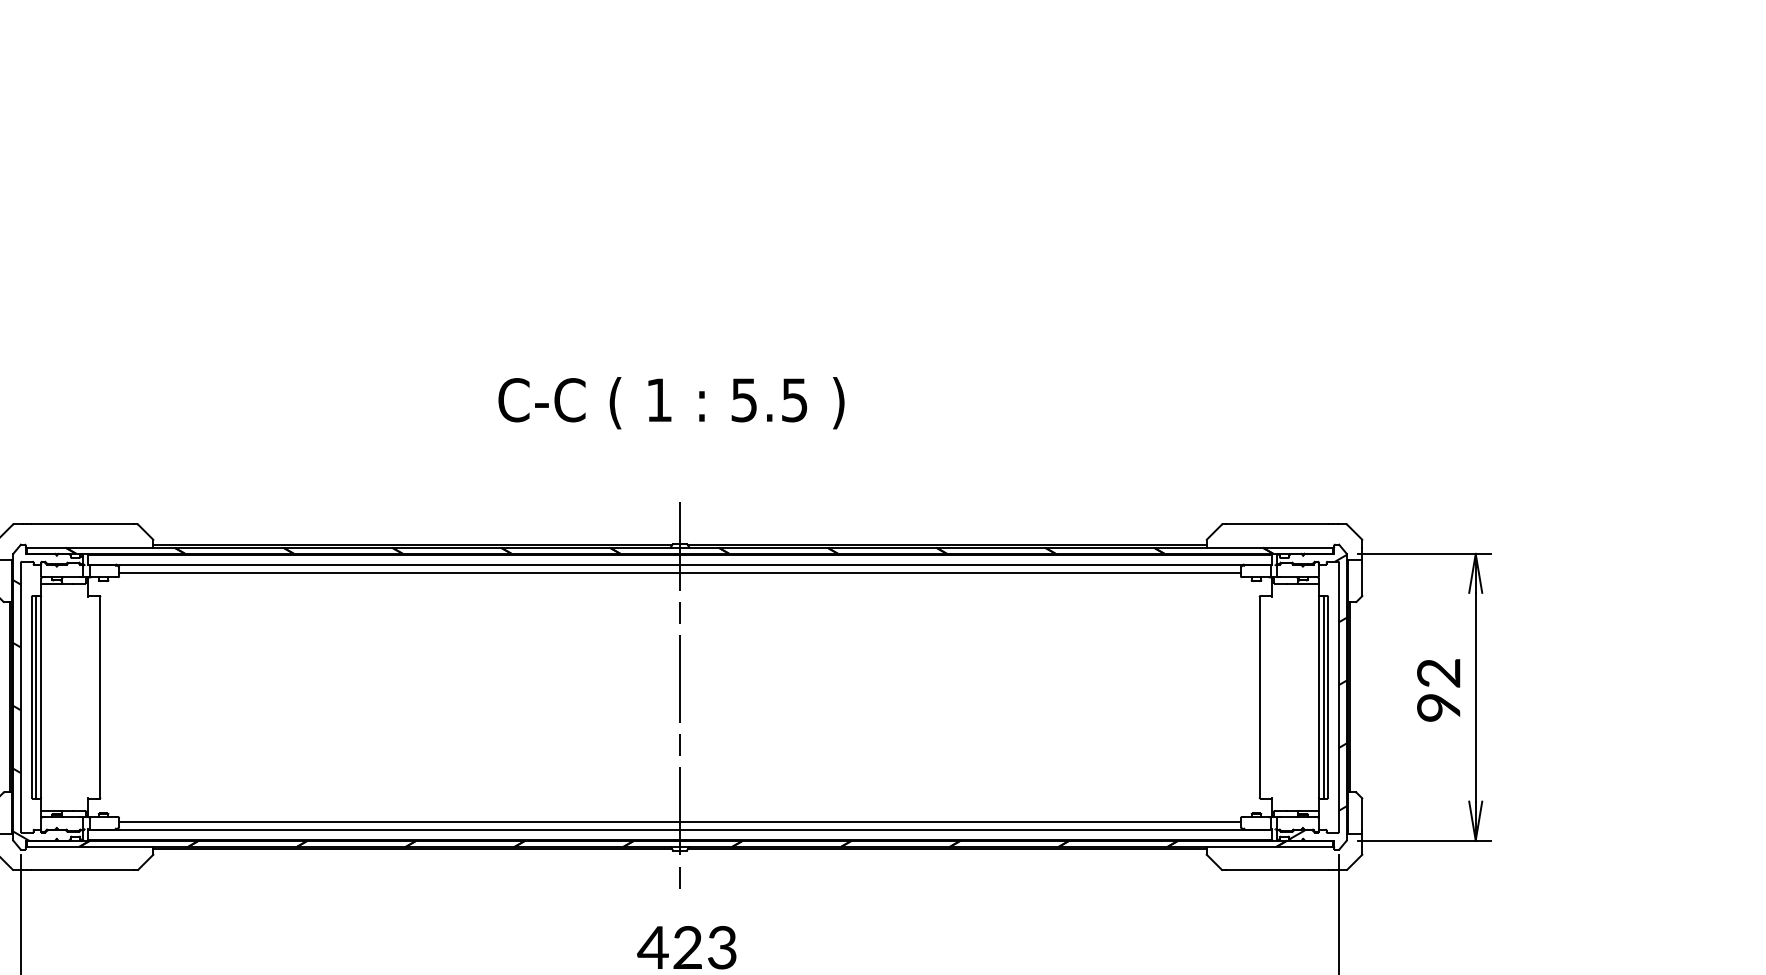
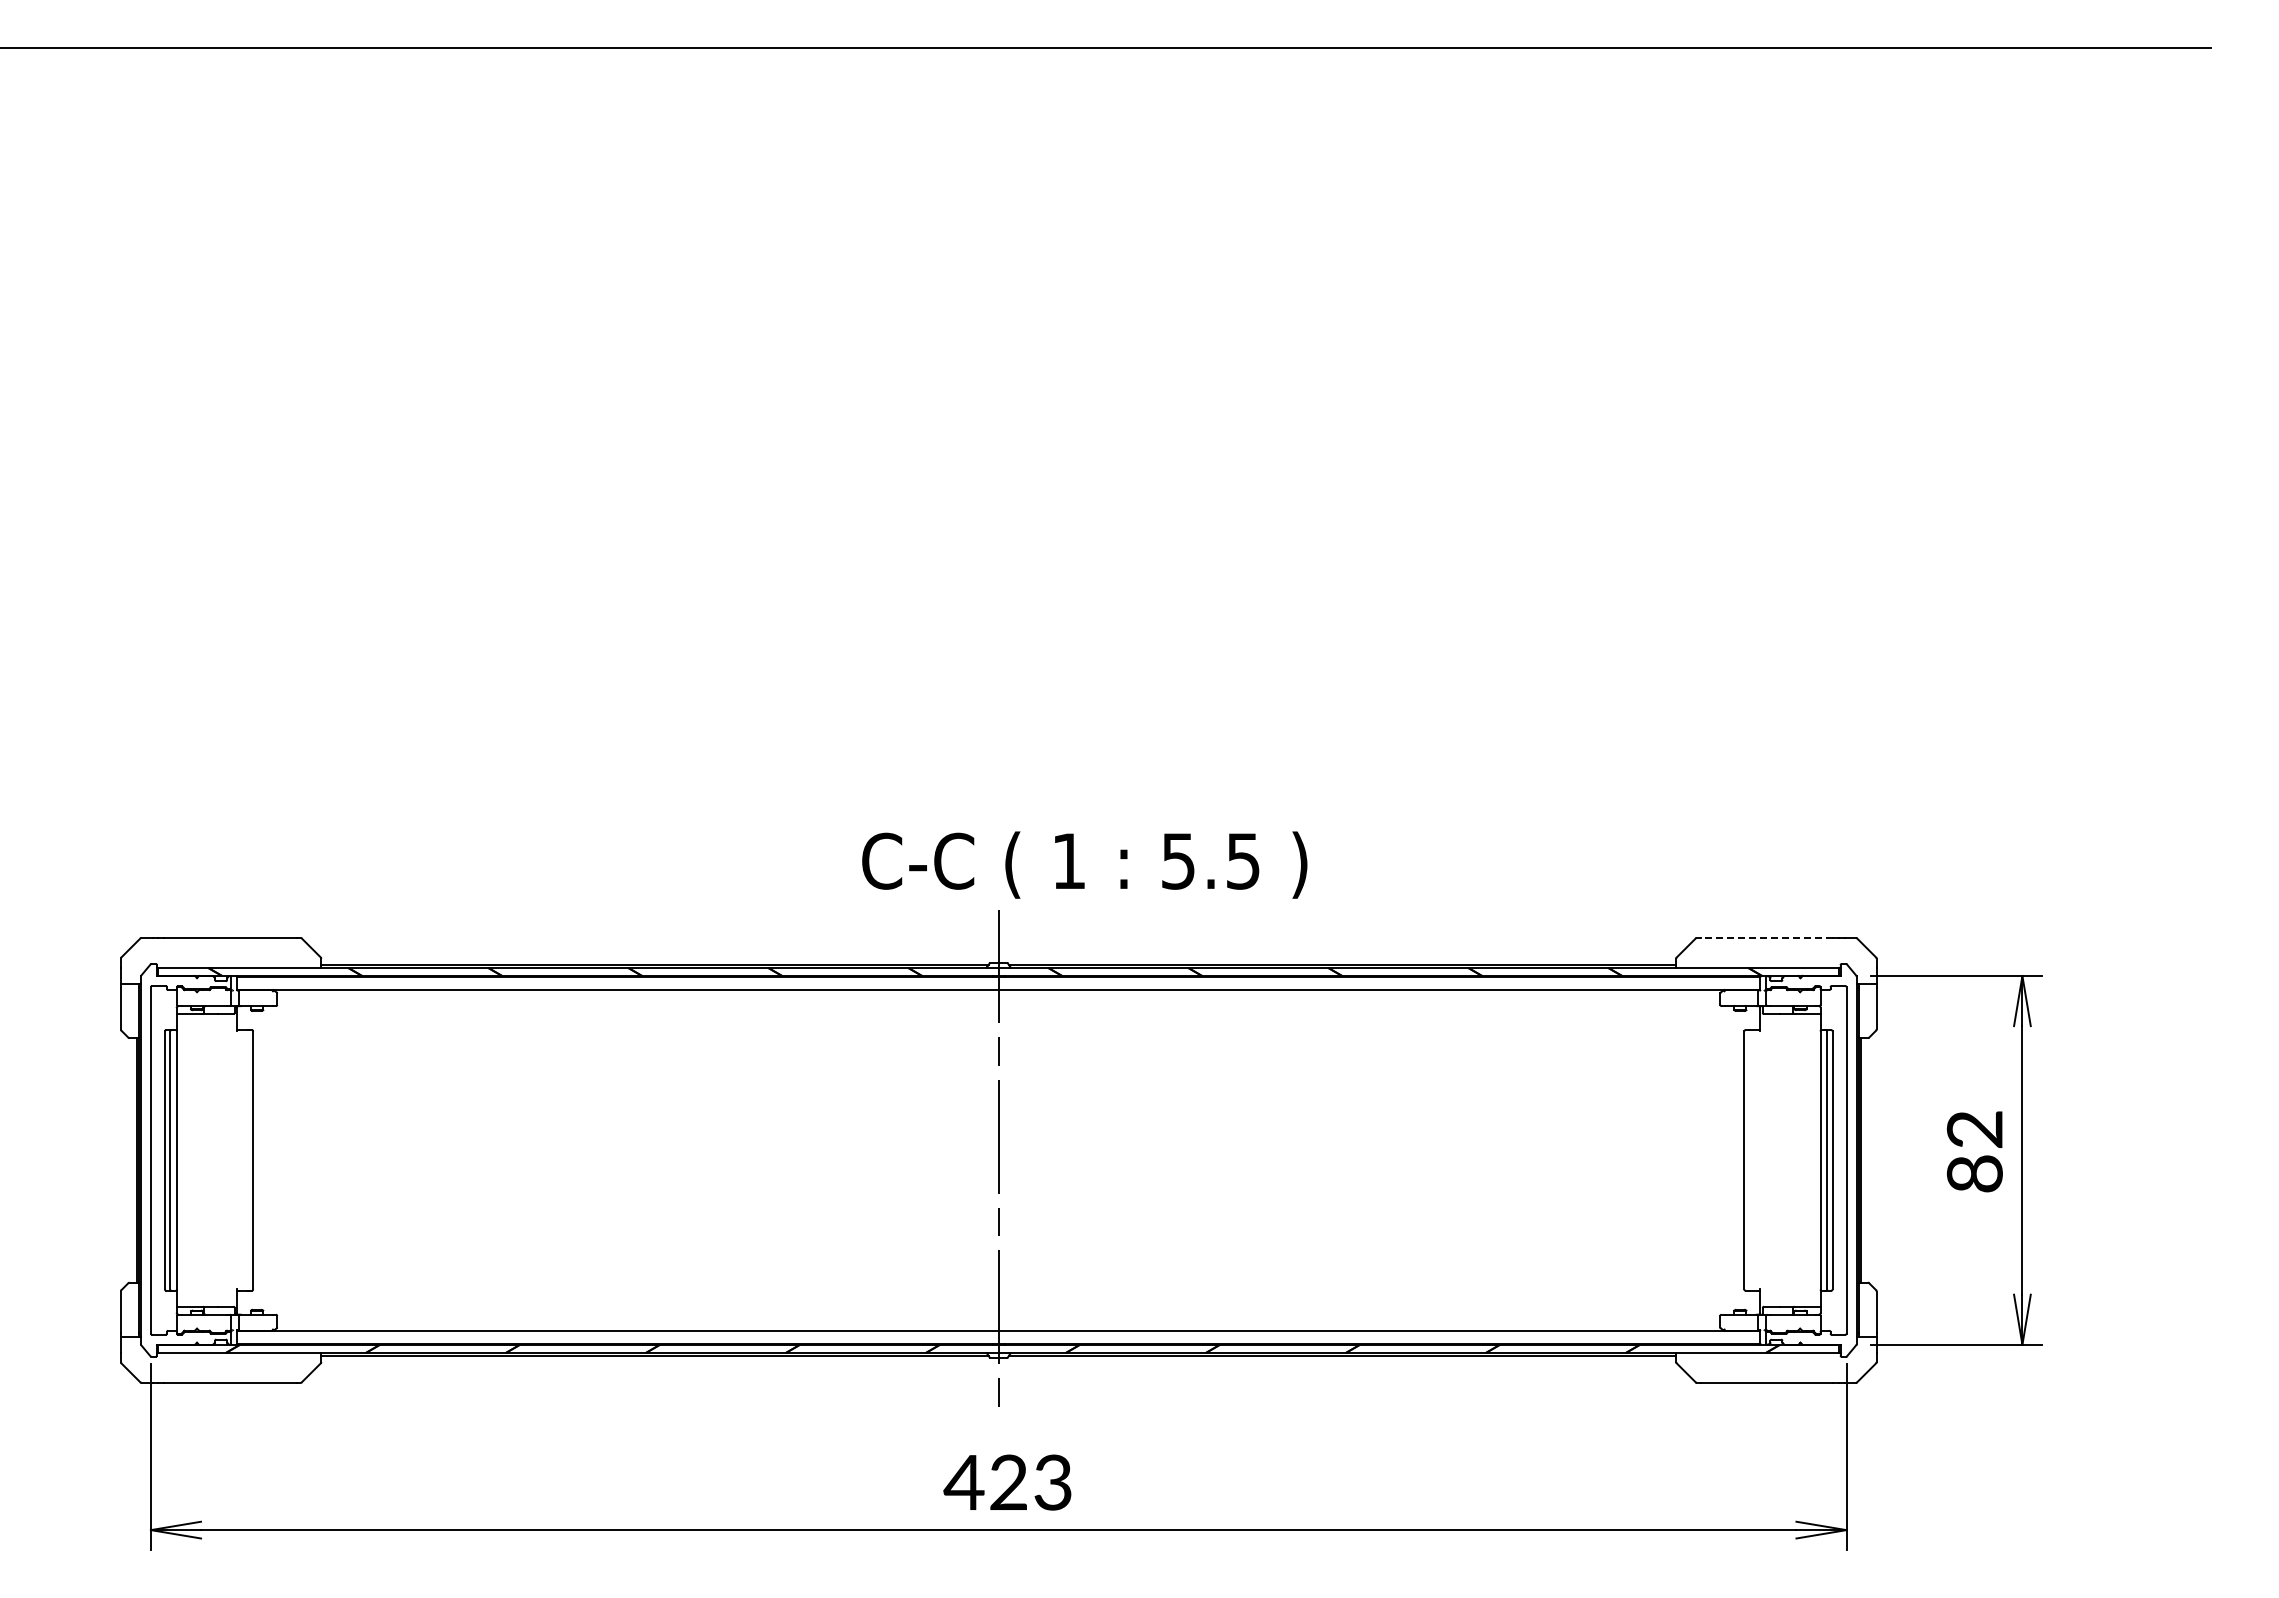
text: (671, 402) -> (1084, 864), moved
line: (1276, 523) -> (1766, 937), solid -> dashed
line: (679, 572) -> (998, 1000), removed
hatch: (1318, 697) -> (1819, 1160), removed
hatch: (47, 698) -> (185, 1161), removed
text: (1439, 707) -> (1975, 1173), 92 -> 82
line: (679, 821) -> (998, 1320), removed

